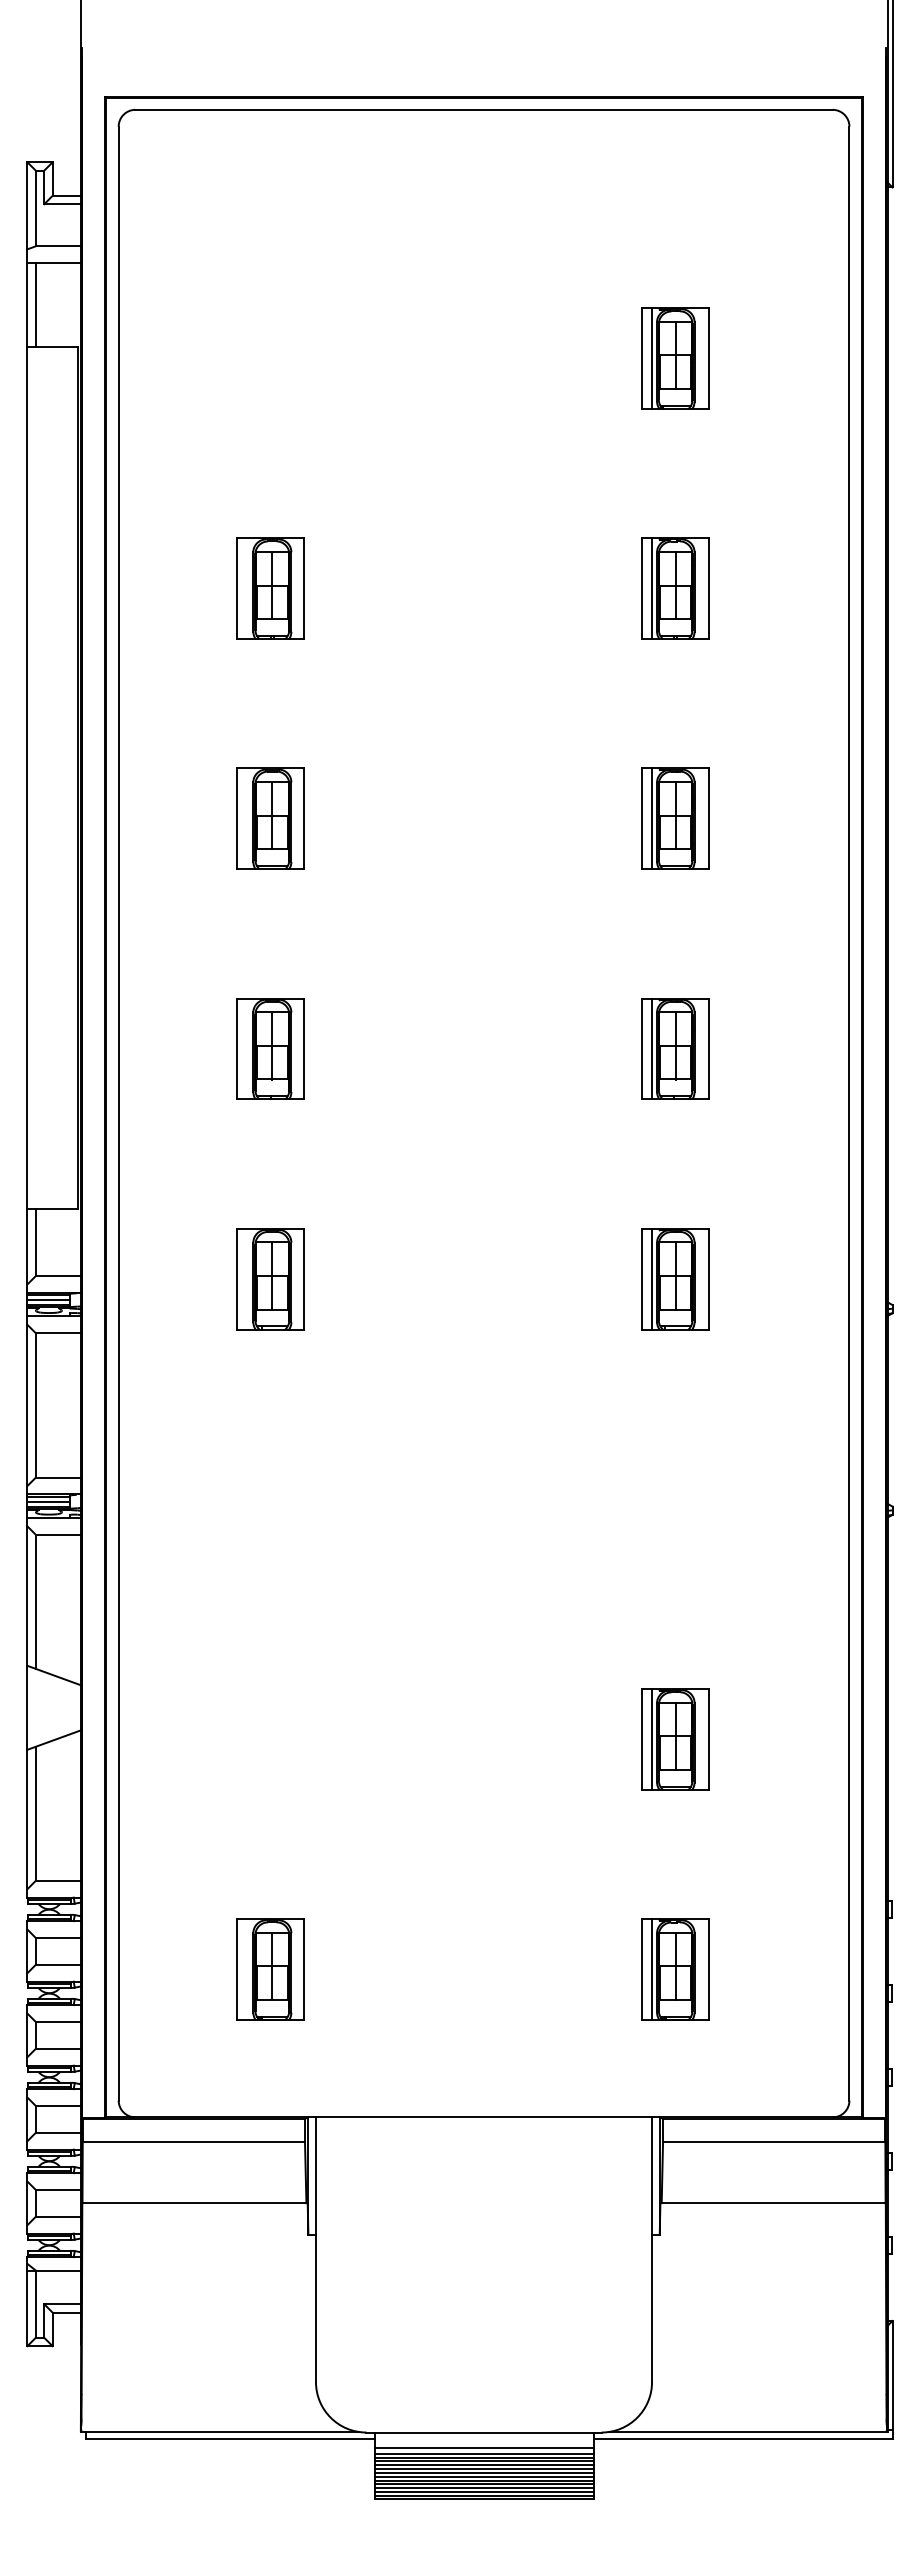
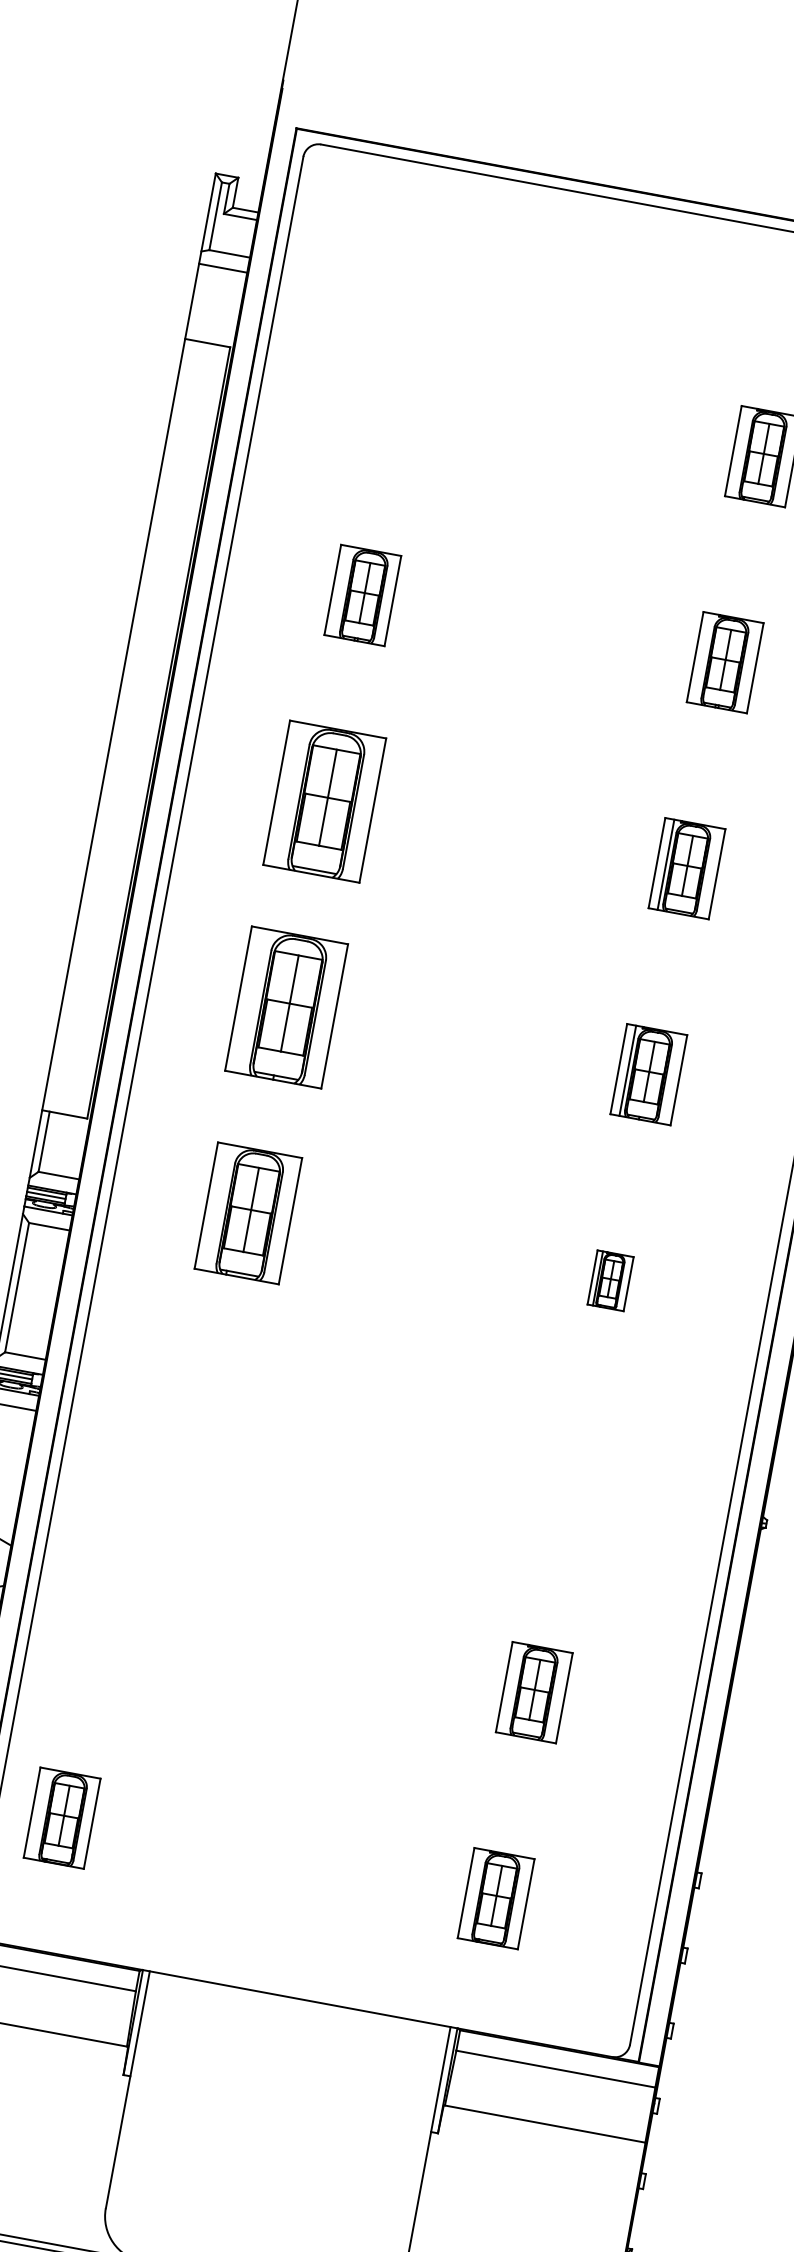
line: (35, 305) -> (199, 303), removed
line: (652, 358) -> (742, 452), removed
line: (652, 588) -> (704, 658), removed
part: (270, 818) -> (324, 801), size x1.6
part: (270, 1048) -> (286, 1007), size x1.6
part: (270, 1279) -> (248, 1213), size x1.4
part: (675, 1279) -> (610, 1281), size x0.6
line: (652, 1738) -> (513, 1688), removed
part: (270, 1969) -> (61, 1818), moved
line: (652, 1969) -> (475, 1894), removed

